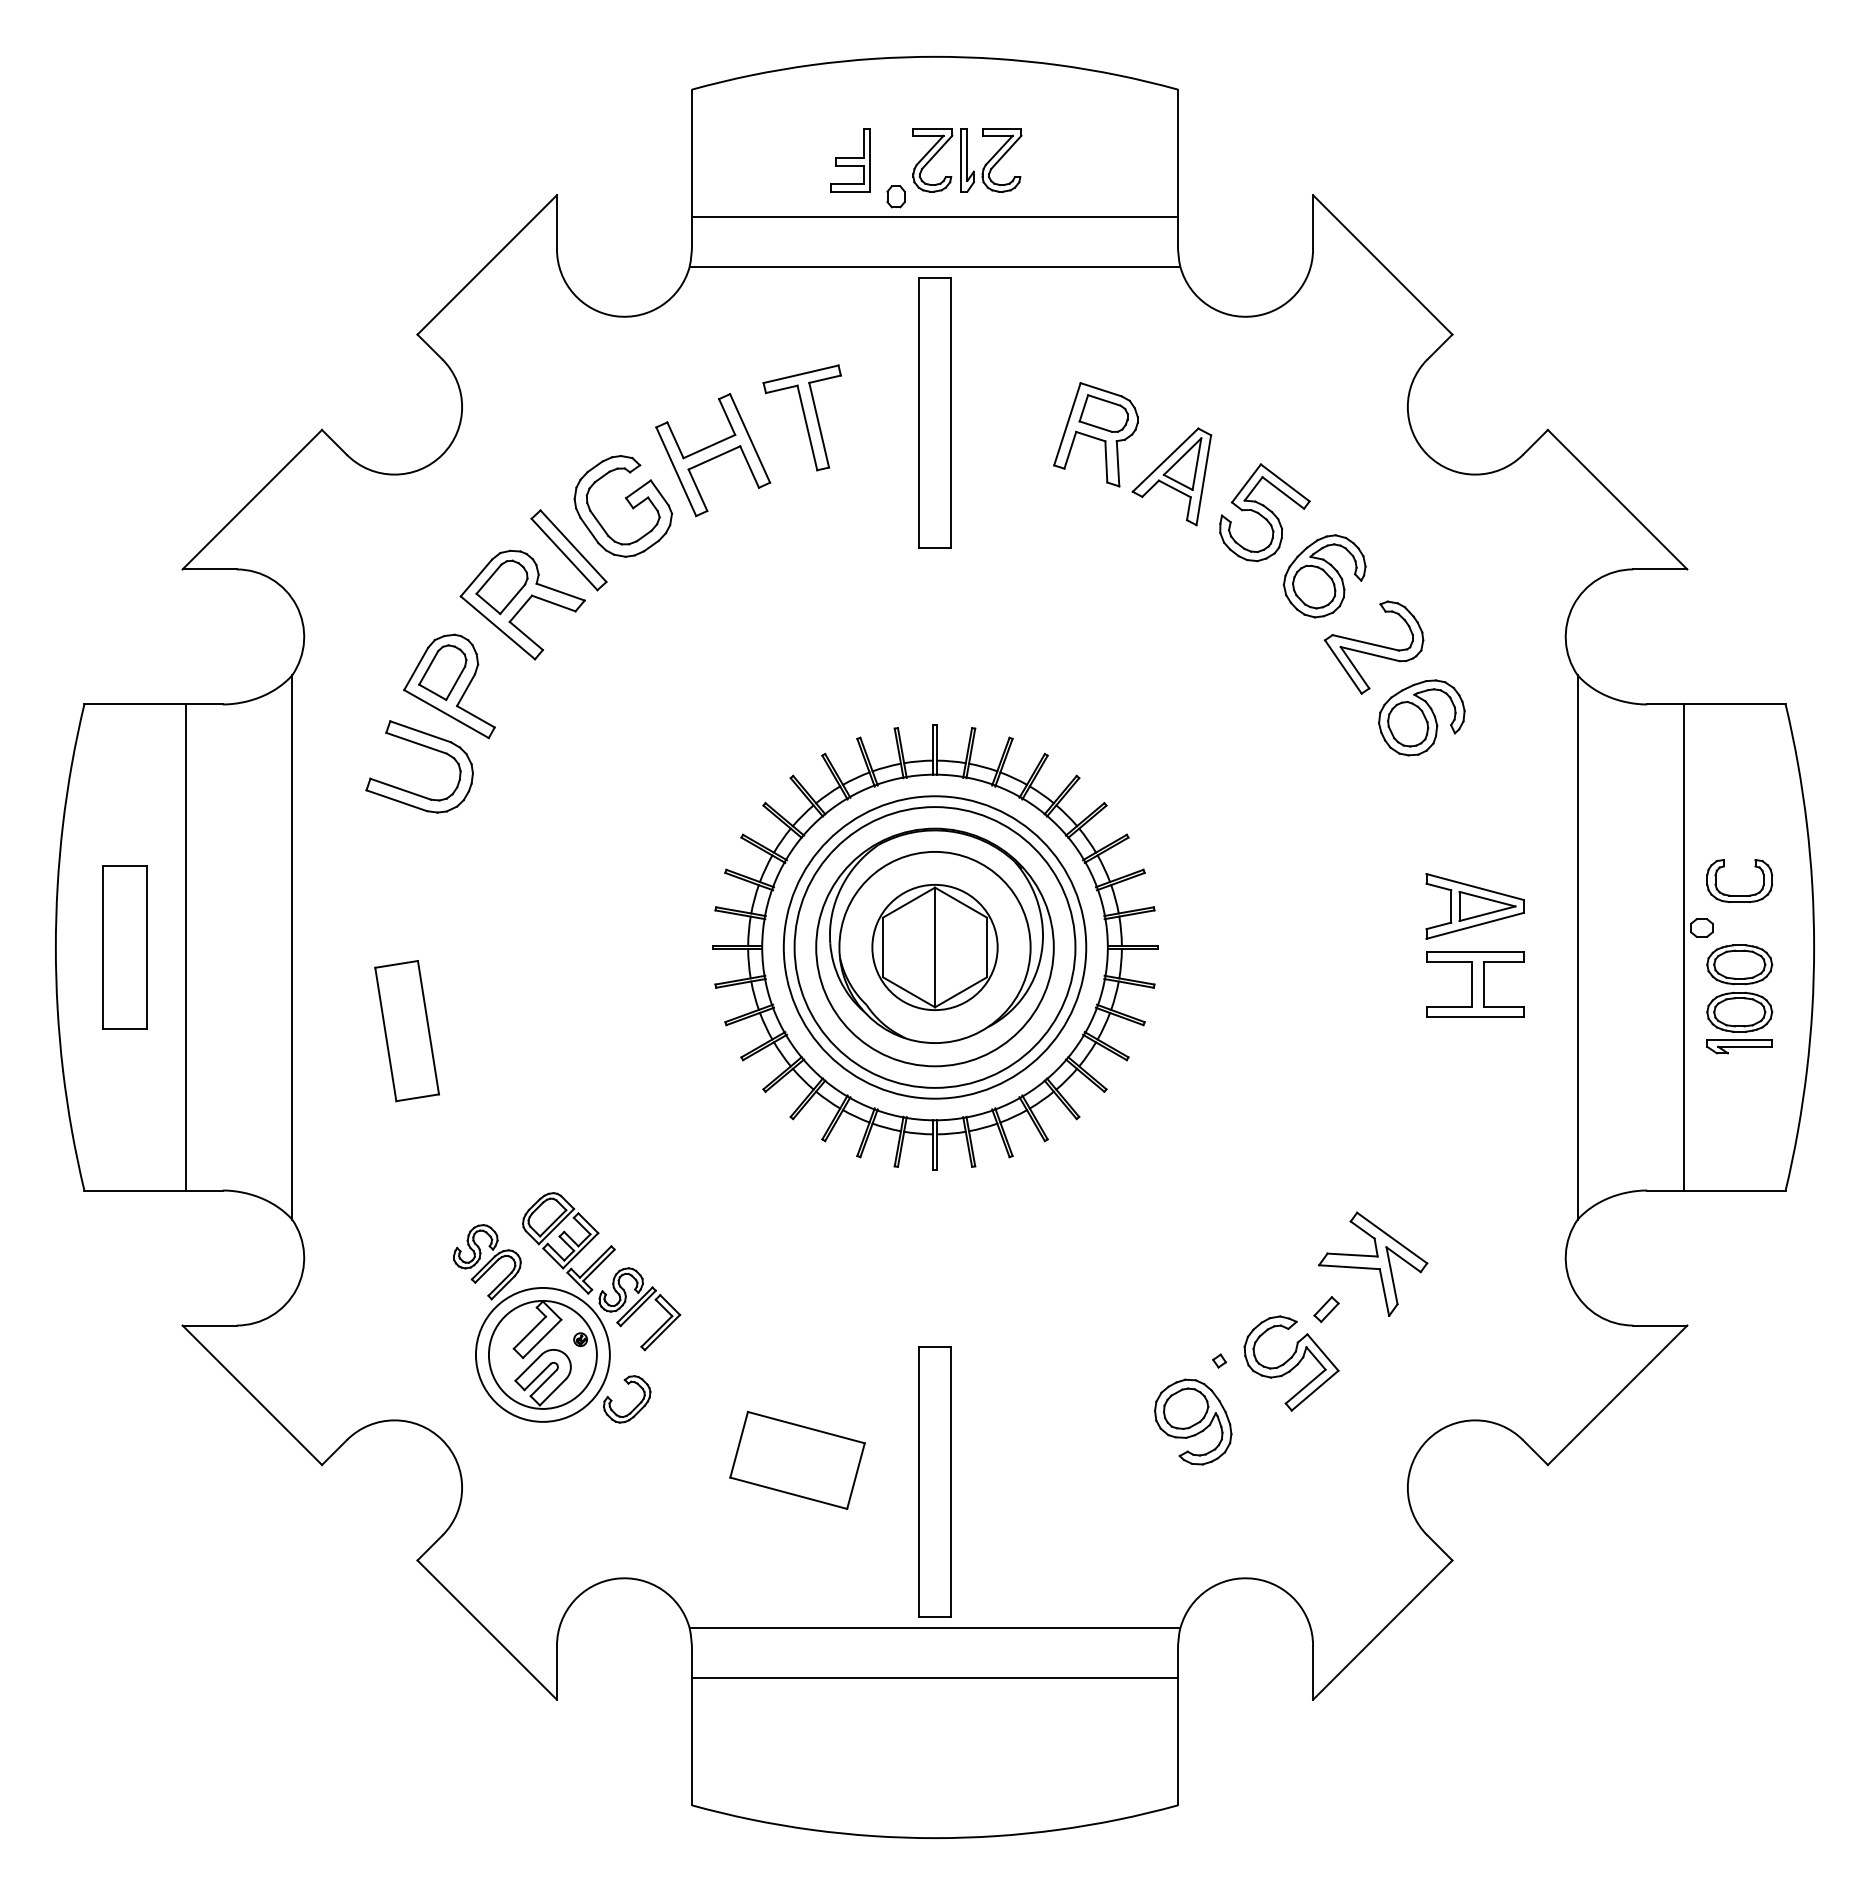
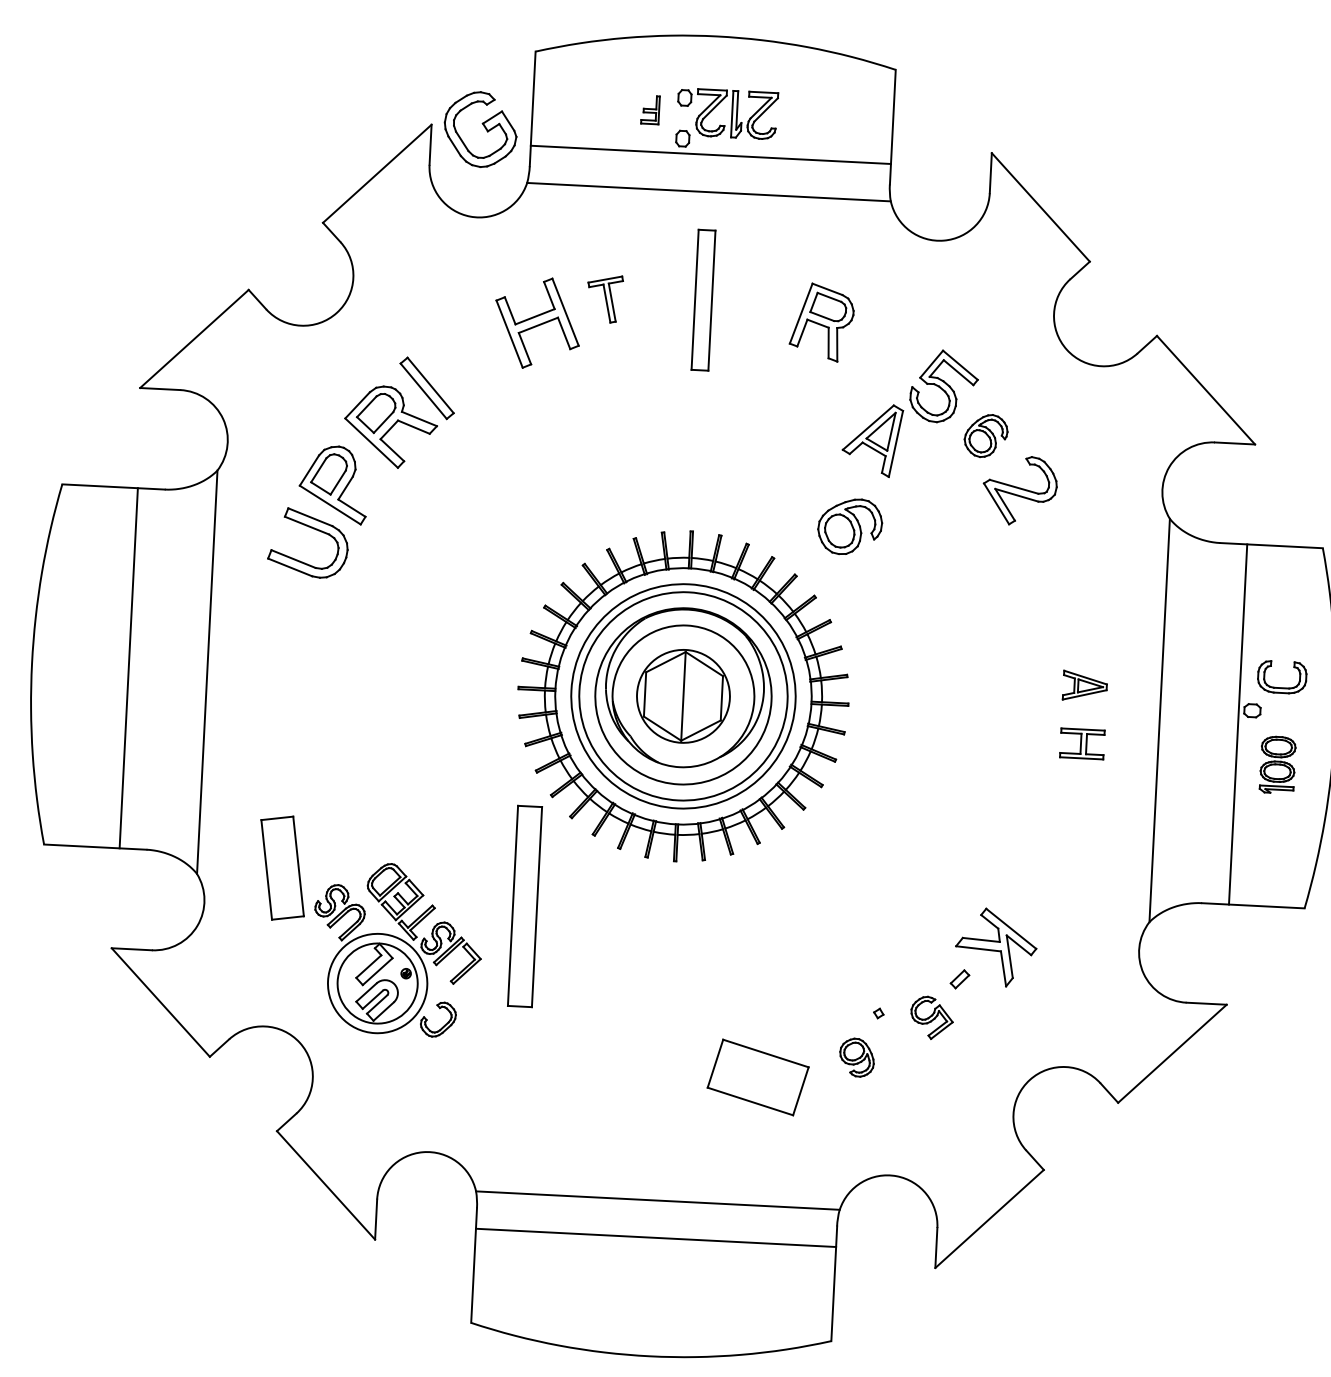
part: (895, 141) -> (684, 97), added
part: (850, 160) -> (650, 110), size x0.6
part: (934, 412) -> (703, 299), size x0.7
part: (801, 417) -> (604, 298), size x0.6
part: (1171, 476) -> (872, 440), moved
part: (628, 503) -> (484, 127), moved
part: (1324, 576) -> (985, 436), size x0.7
part: (1421, 717) -> (849, 526), moved
part: (1474, 906) -> (1084, 686), size x0.6
part: (124, 947) -> (82, 665), removed
part: (1475, 984) -> (1082, 744), size x0.6
part: (1739, 999) -> (1277, 765), size x0.7
part: (406, 1031) -> (282, 868), moved
part: (1291, 1363) -> (931, 1018), size x0.6
part: (1193, 1421) -> (857, 1057), size x0.6
part: (797, 1459) -> (758, 1076), moved
part: (934, 1481) -> (524, 905), moved

